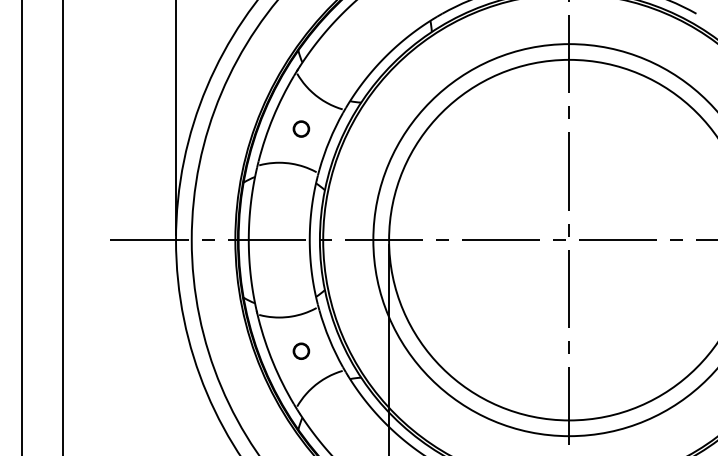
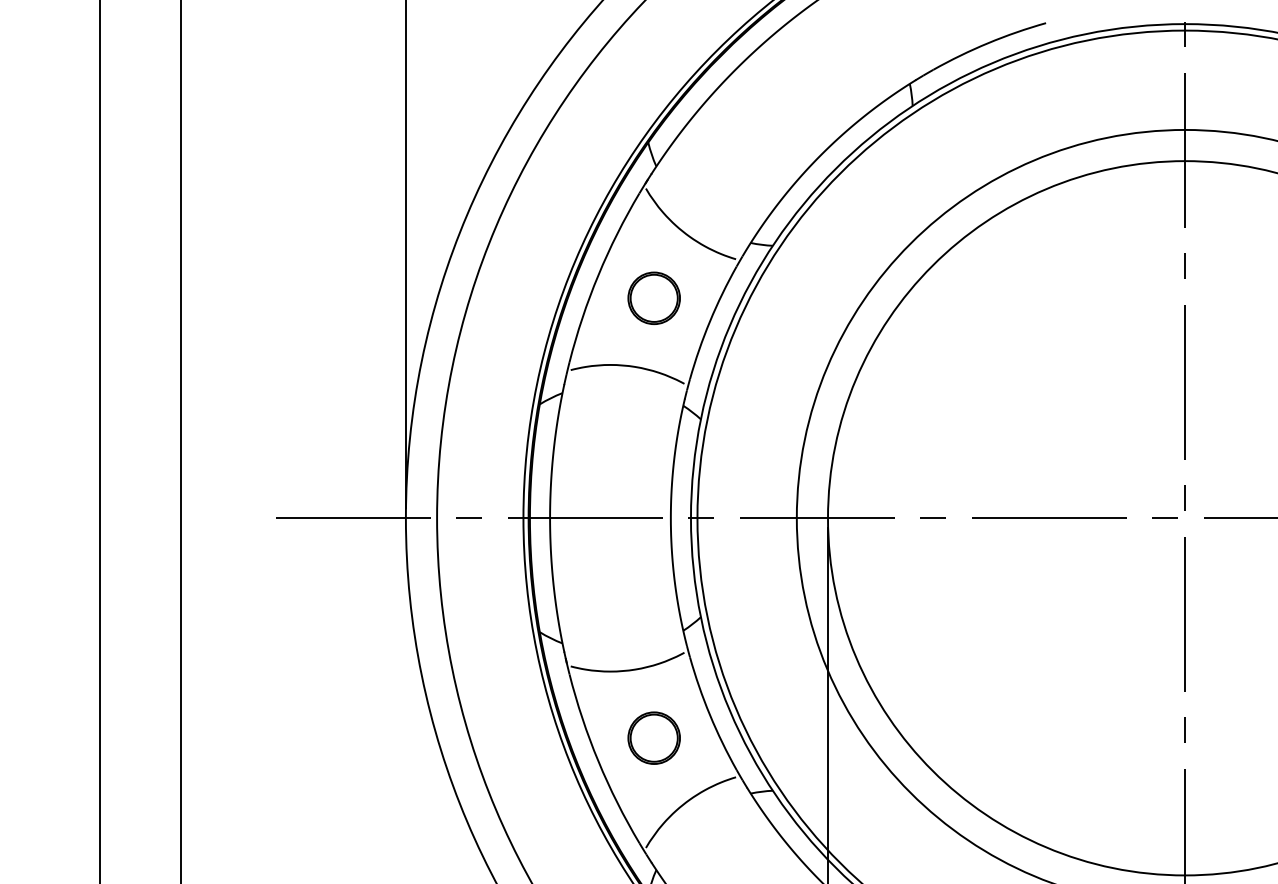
circle: (301, 128) -> (654, 297), size x1.67
circle: (301, 351) -> (654, 738), size x1.67

